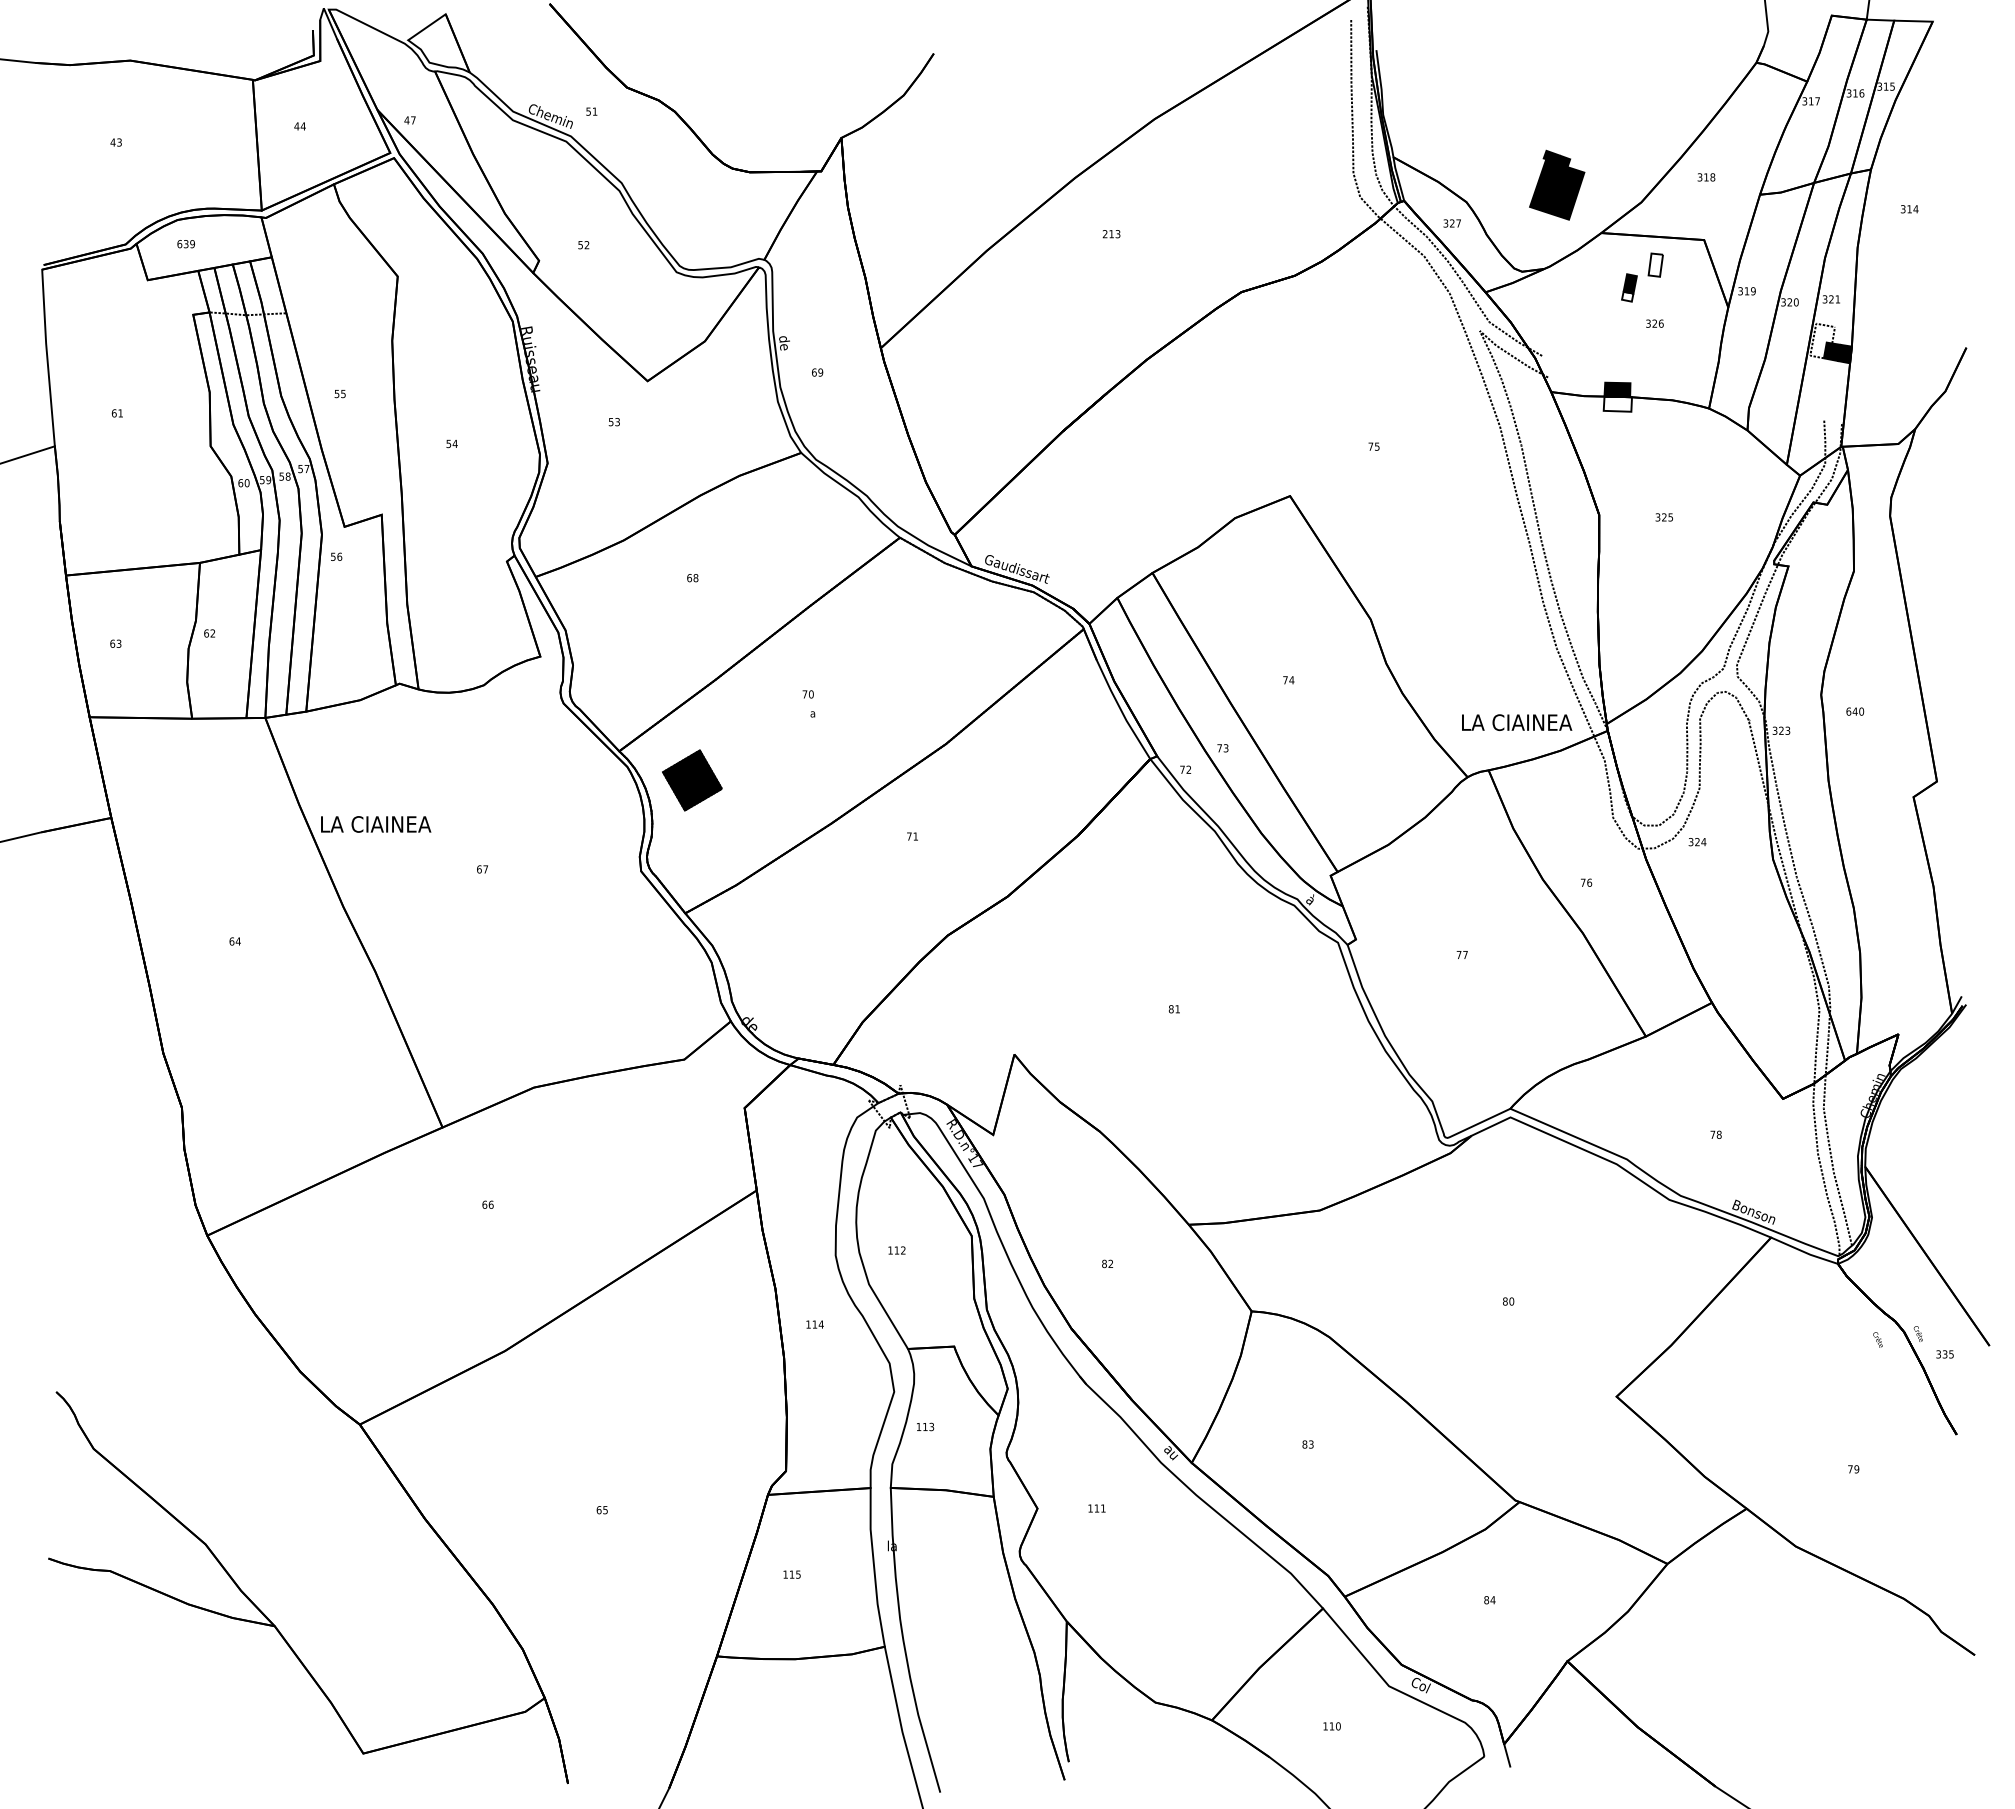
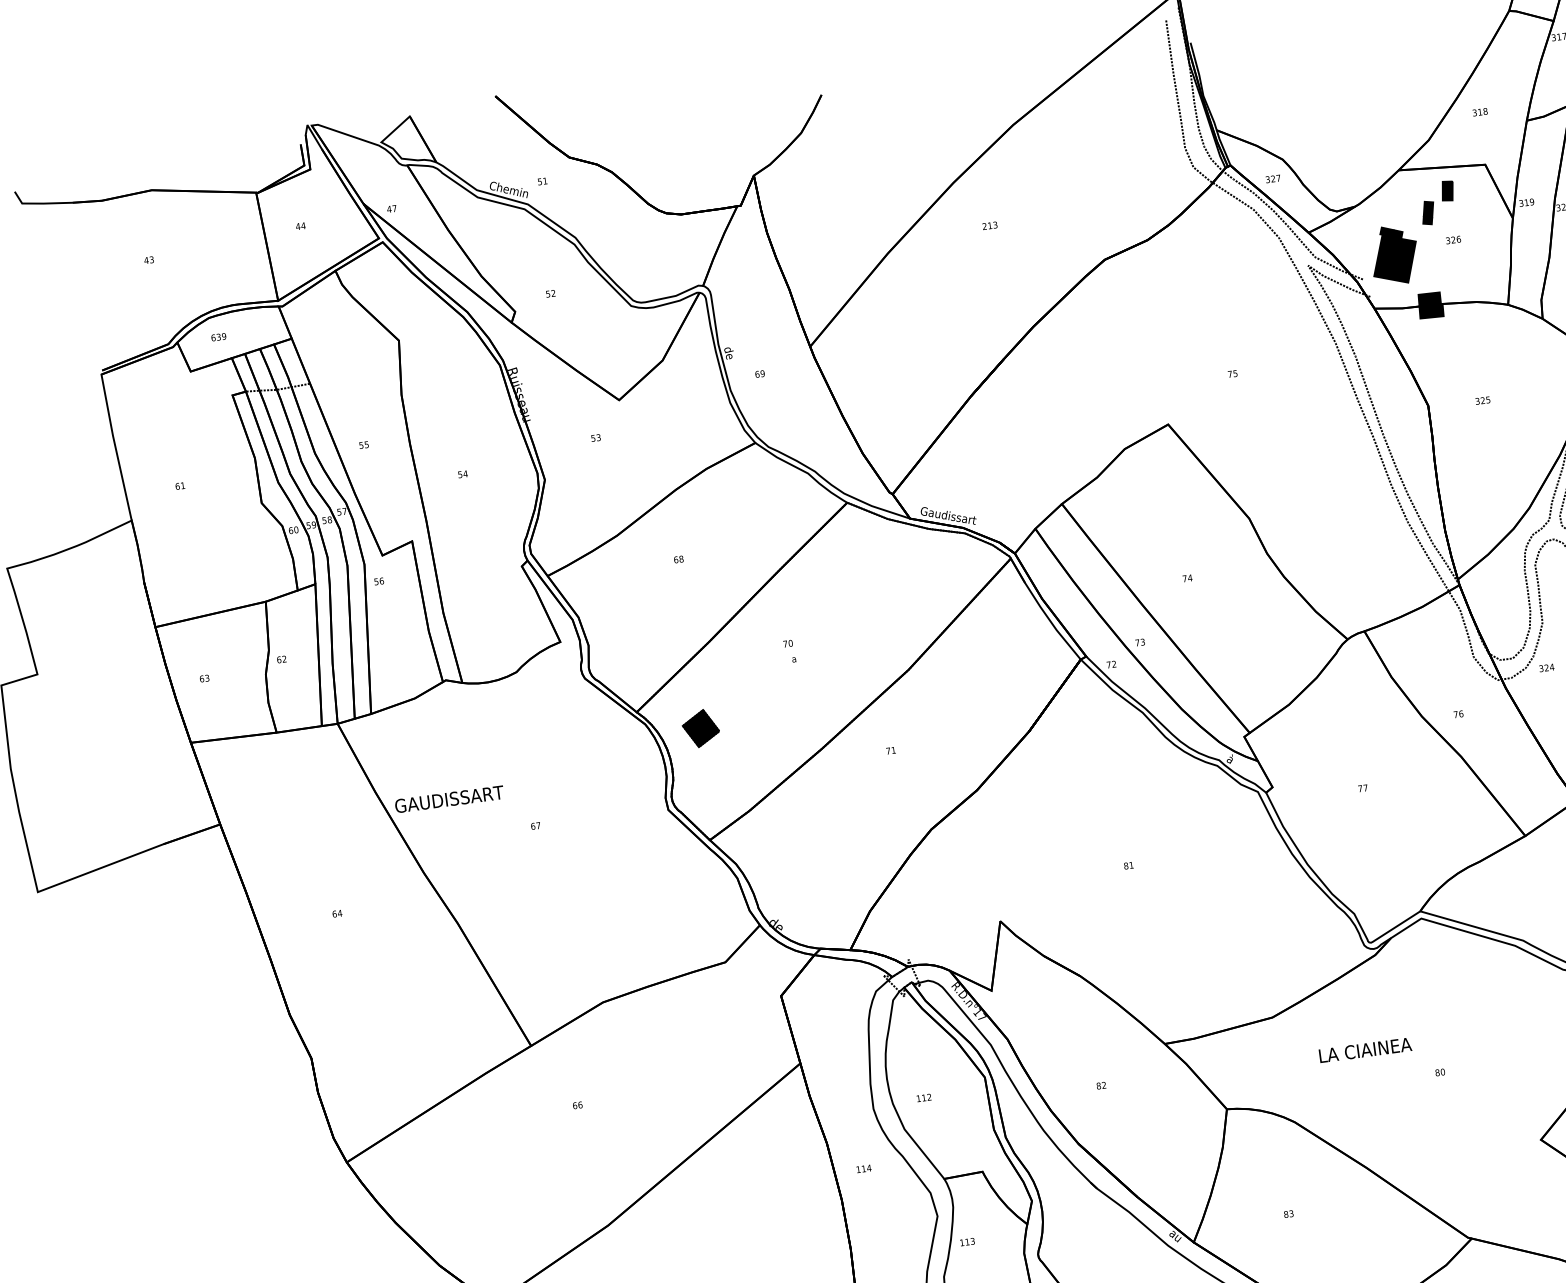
part: (1557, 184) -> (1394, 254), moved
fill: (1655, 264) -> (1447, 190), added
fill: (1627, 296) -> (1427, 220), added
fill: (1617, 403) -> (1431, 310), added
text: (1517, 722) -> (1365, 1050), moved
part: (692, 780) -> (701, 728), size x0.71
text: (385, 824) -> (449, 799), LA CIAINEA -> GAUDISSART

